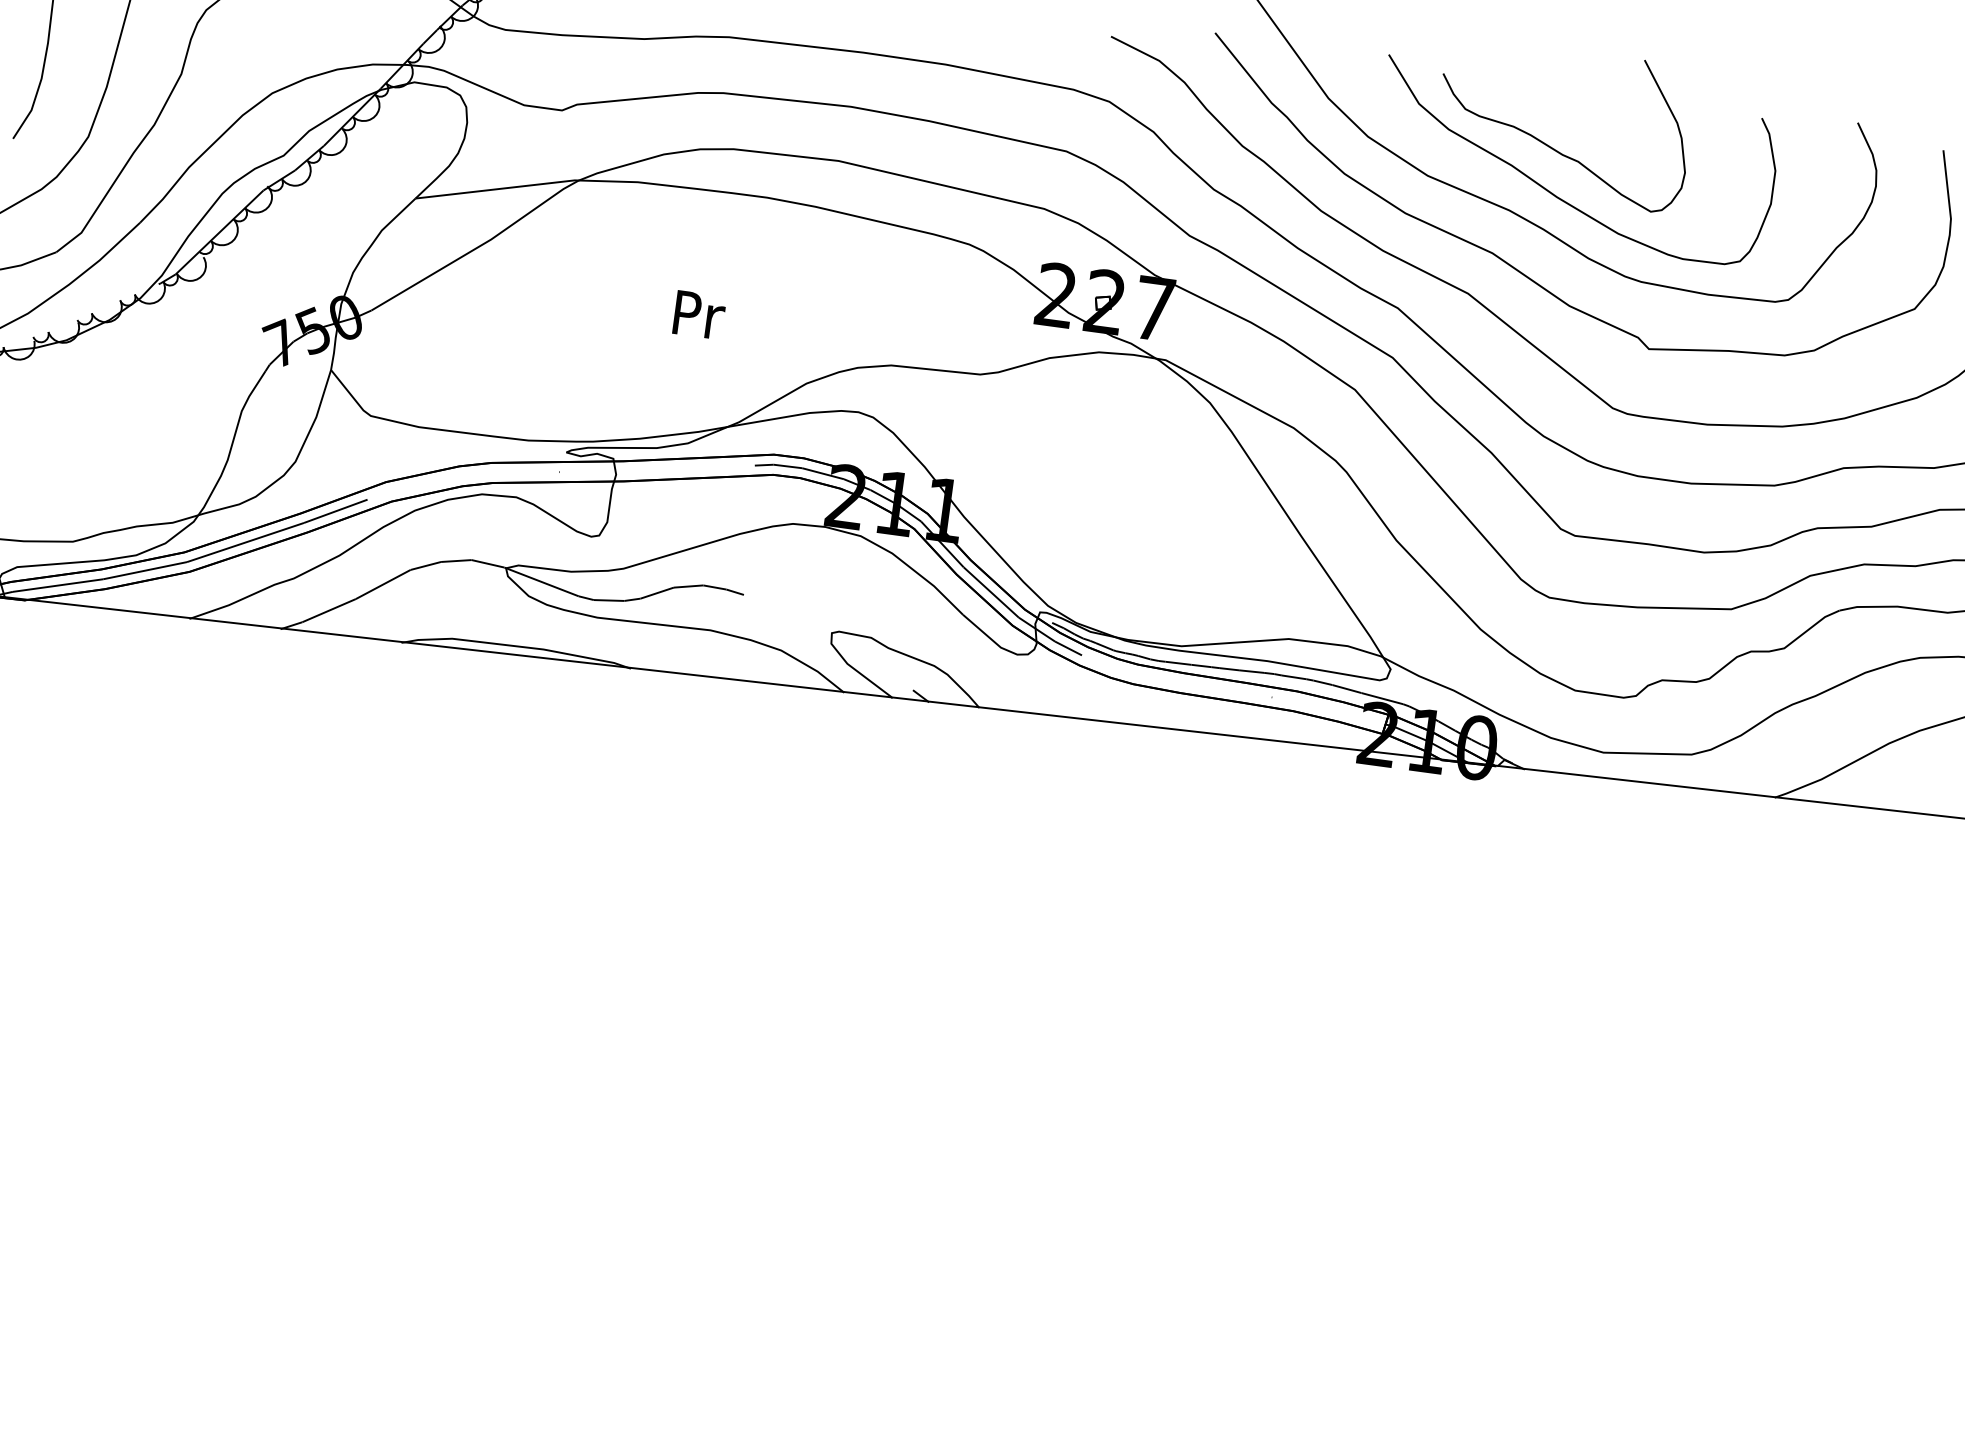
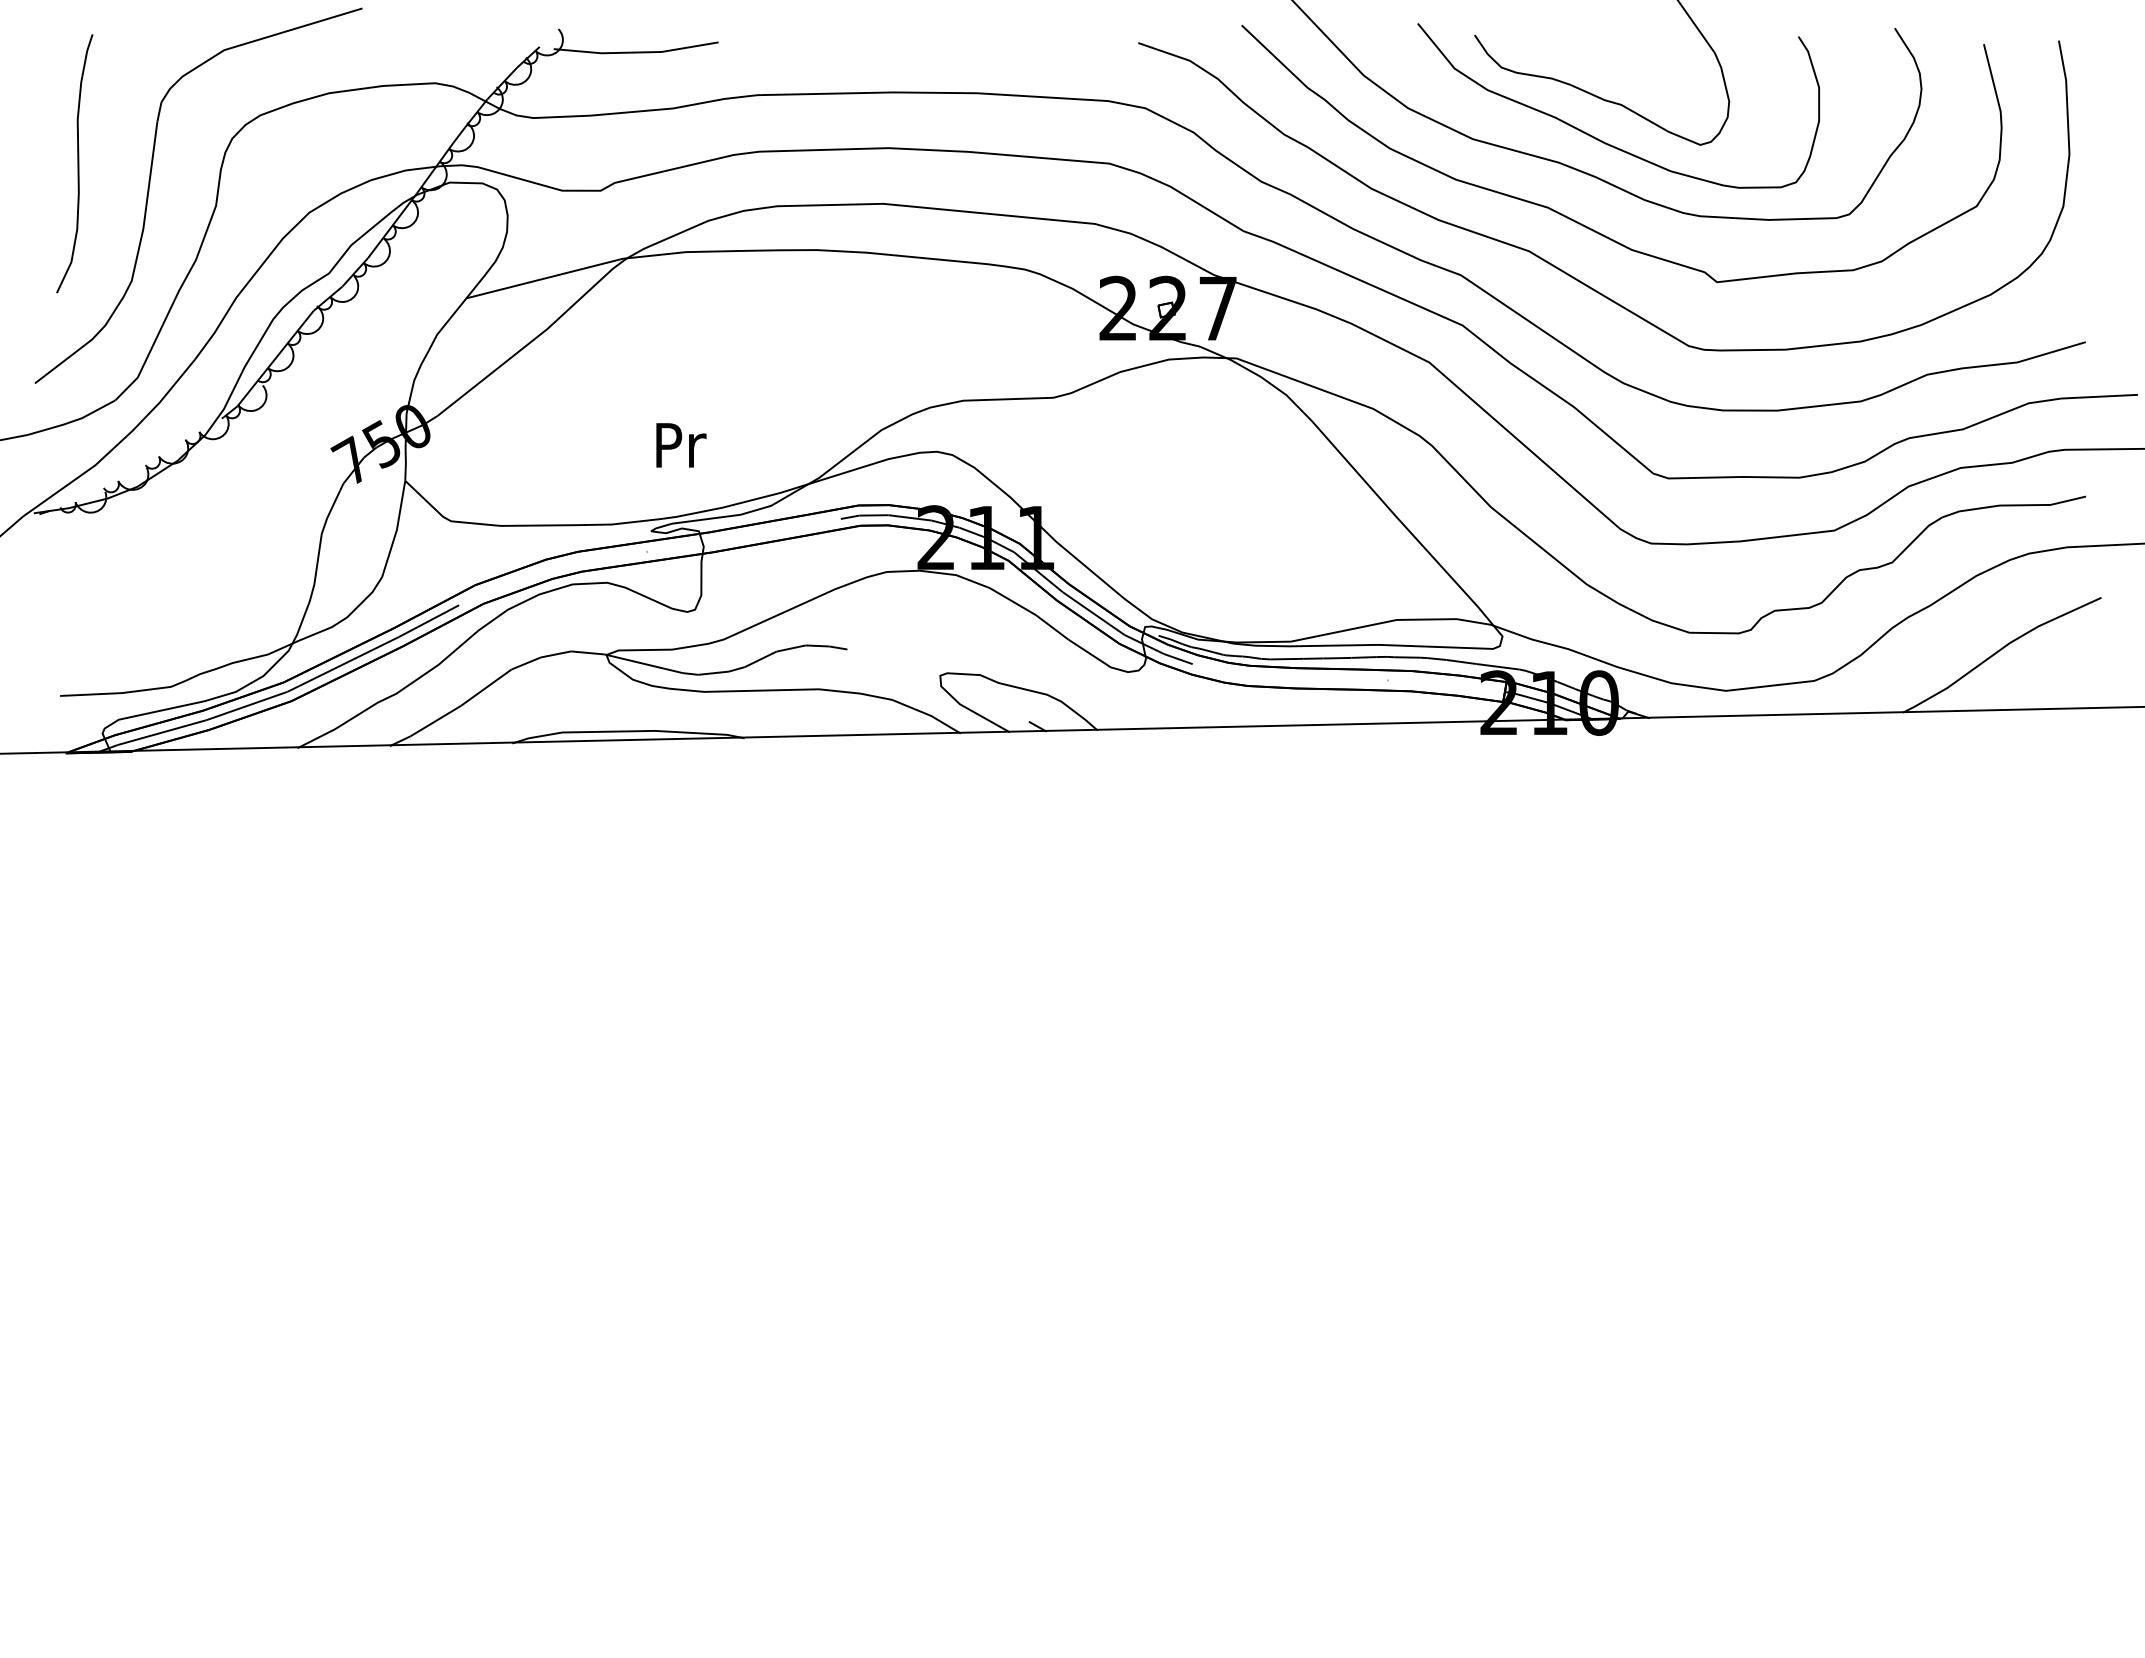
text: (699, 315) -> (681, 445), moved

